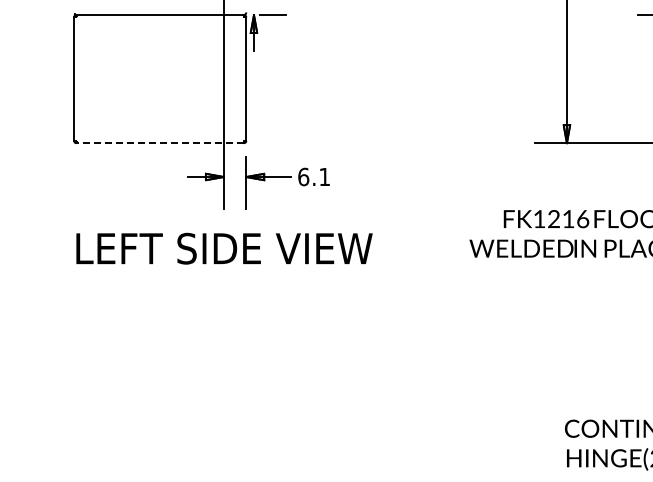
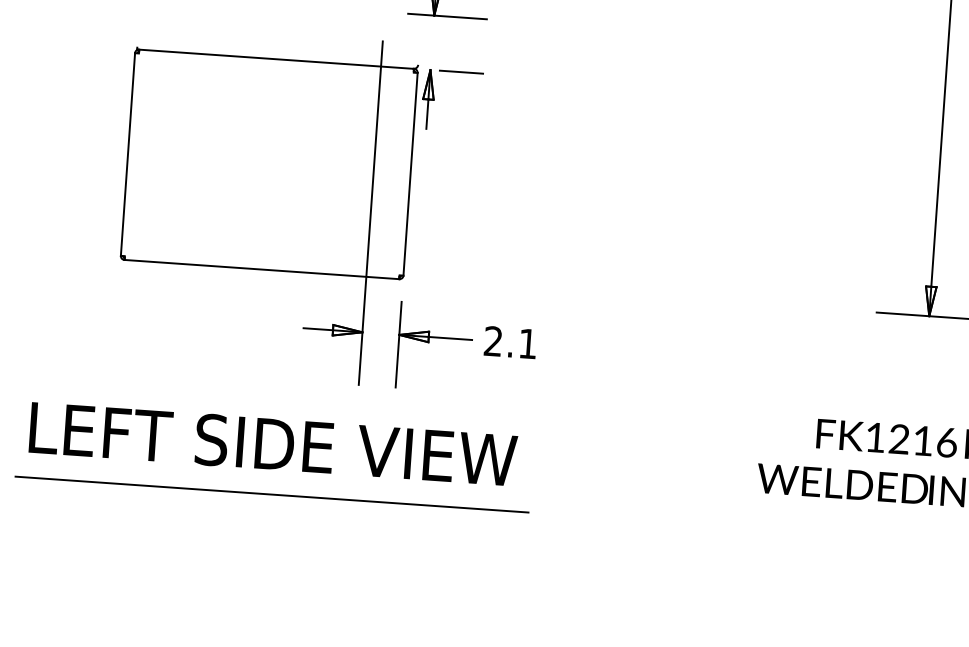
line: (160, 143) -> (262, 270), dashed -> solid
text: (303, 176) -> (493, 340), 6.1 -> 2.1
text: (224, 248) -> (273, 443), moved
line: (175, 279) -> (271, 494), added

